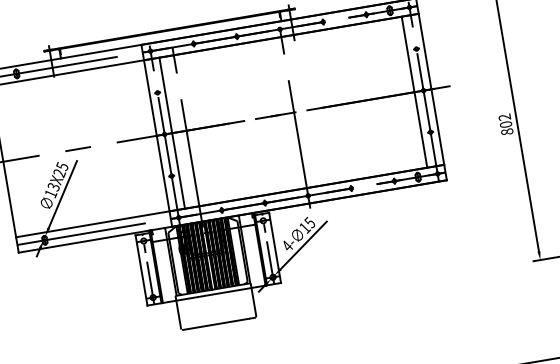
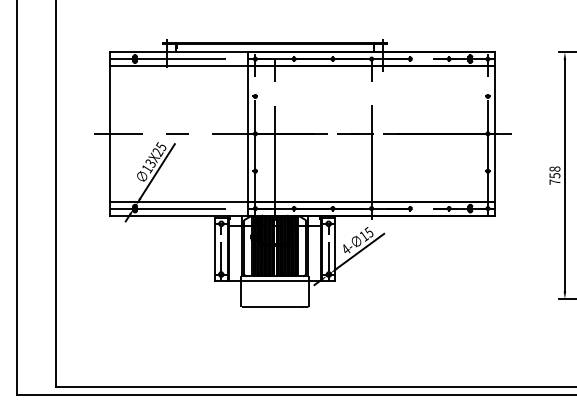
line: (414, 91) -> (479, 133), removed
text: (505, 124) -> (554, 175), 802 -> 758
line: (172, 132) -> (262, 133), removed

